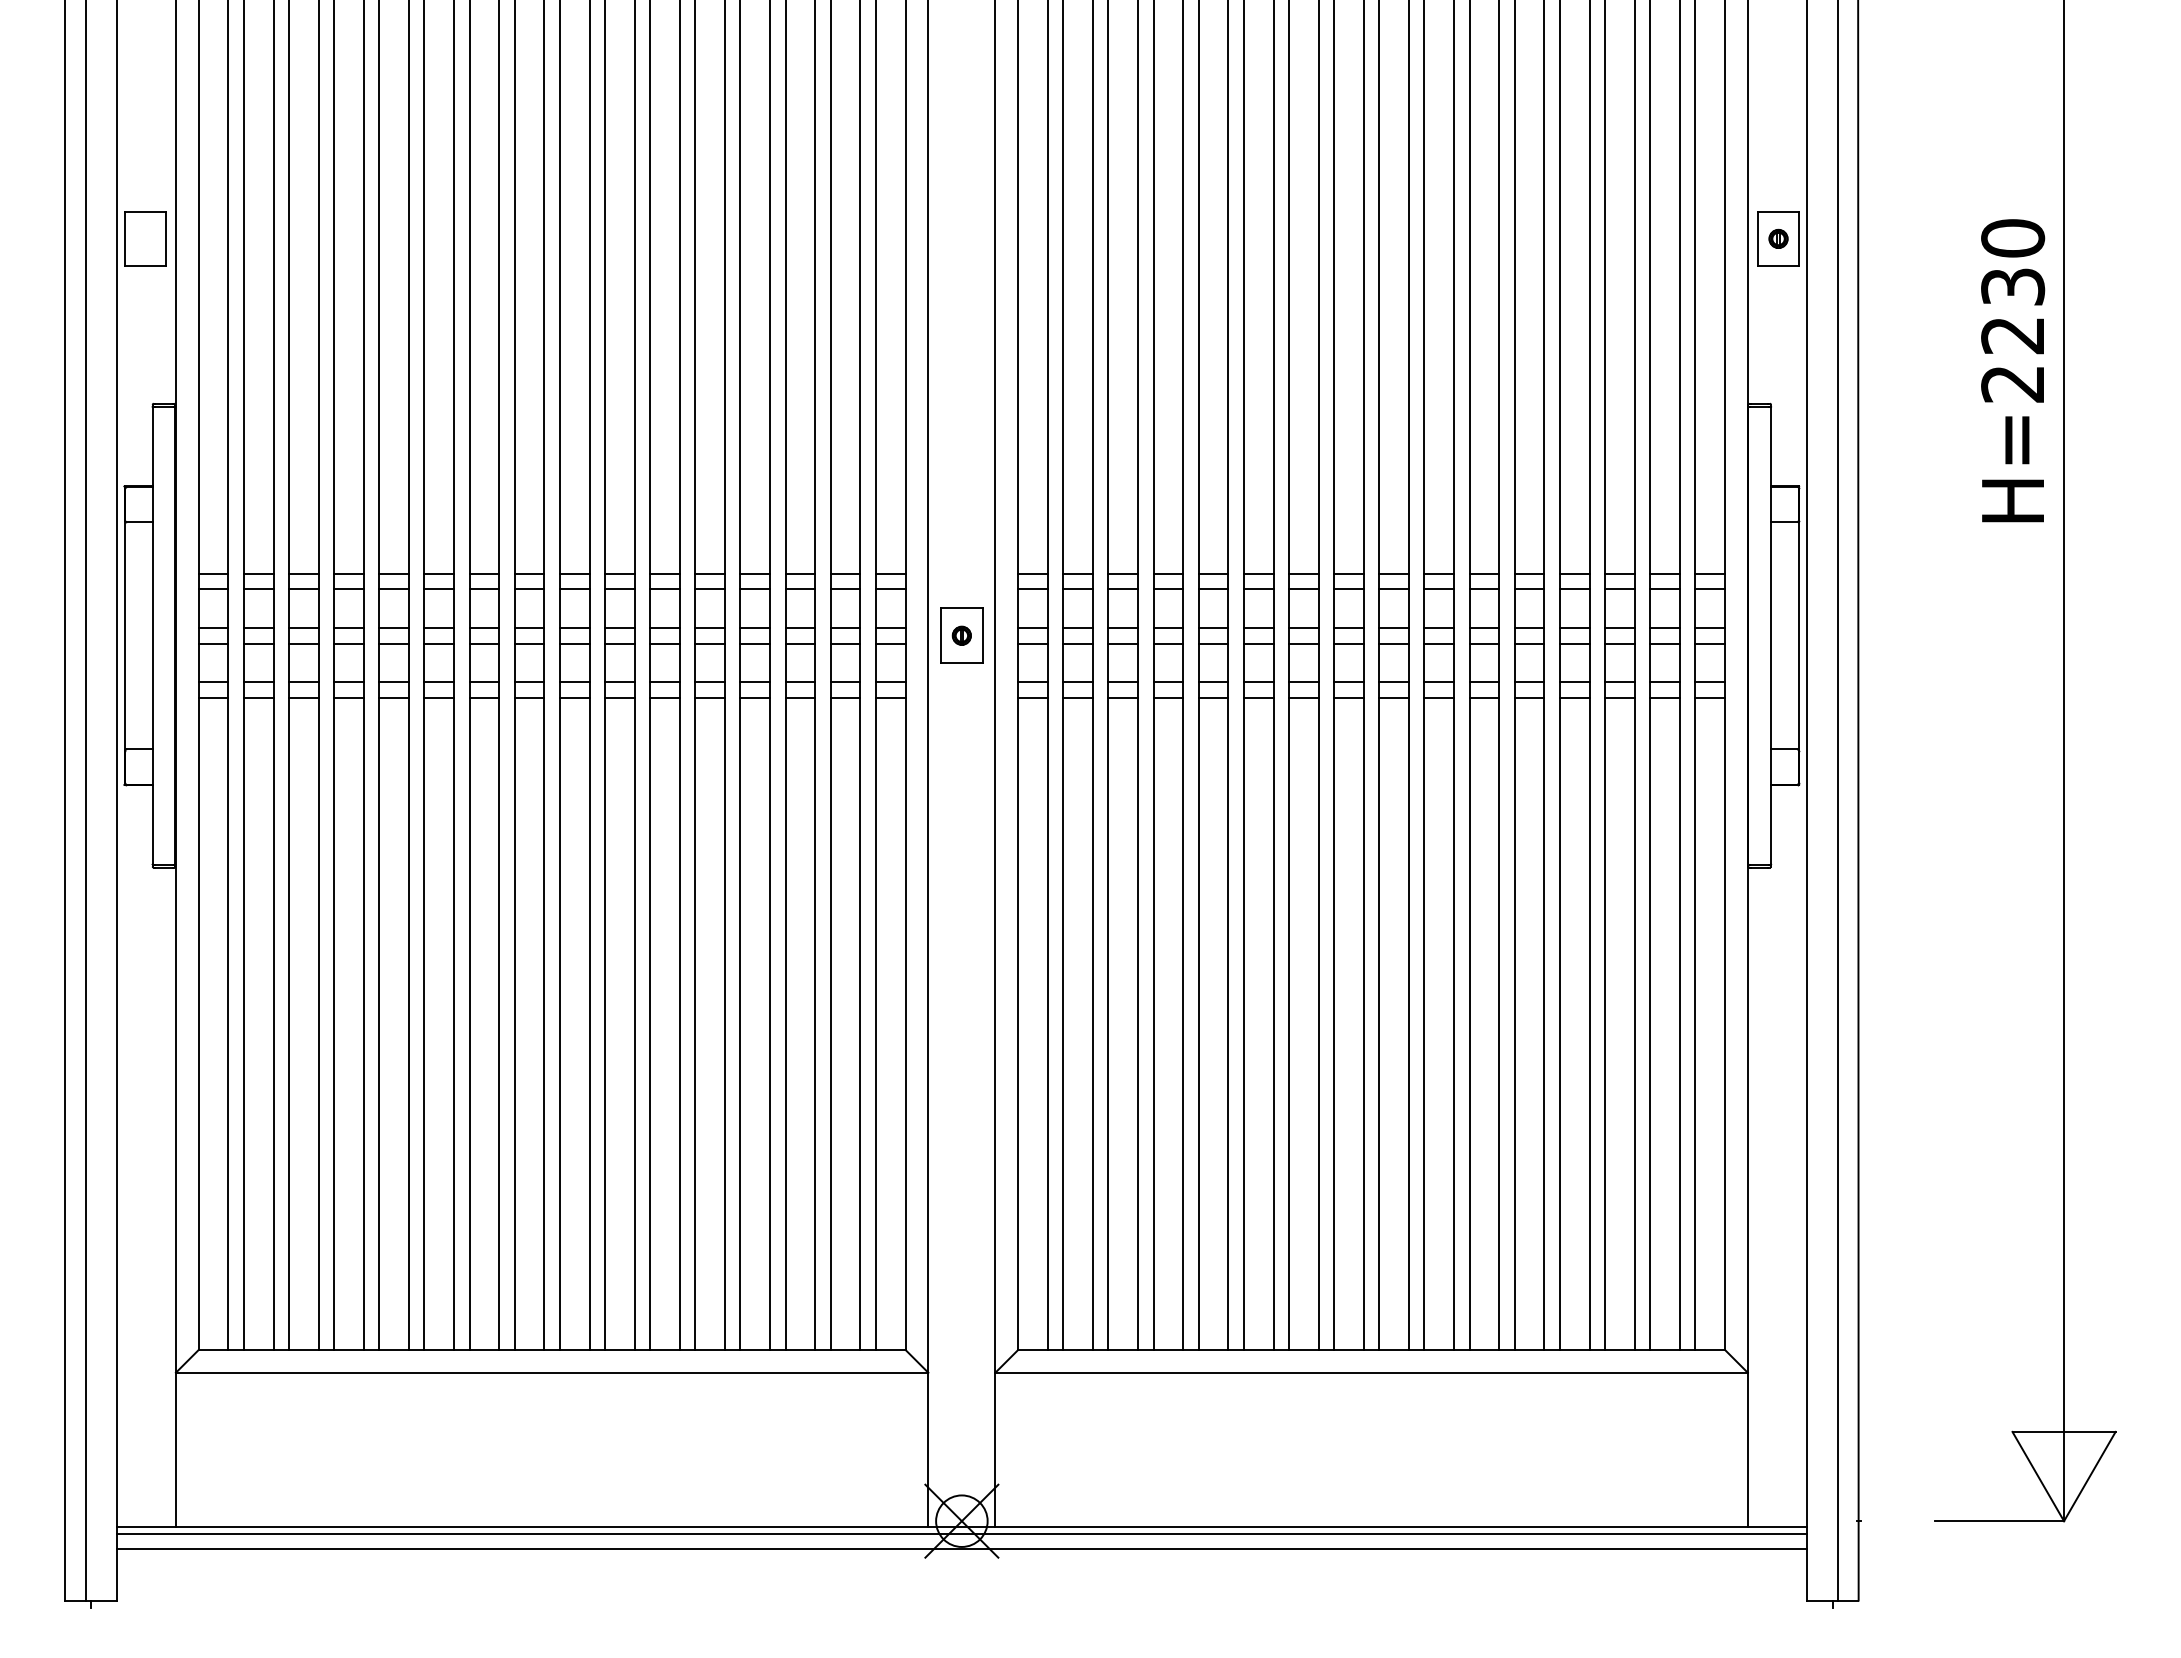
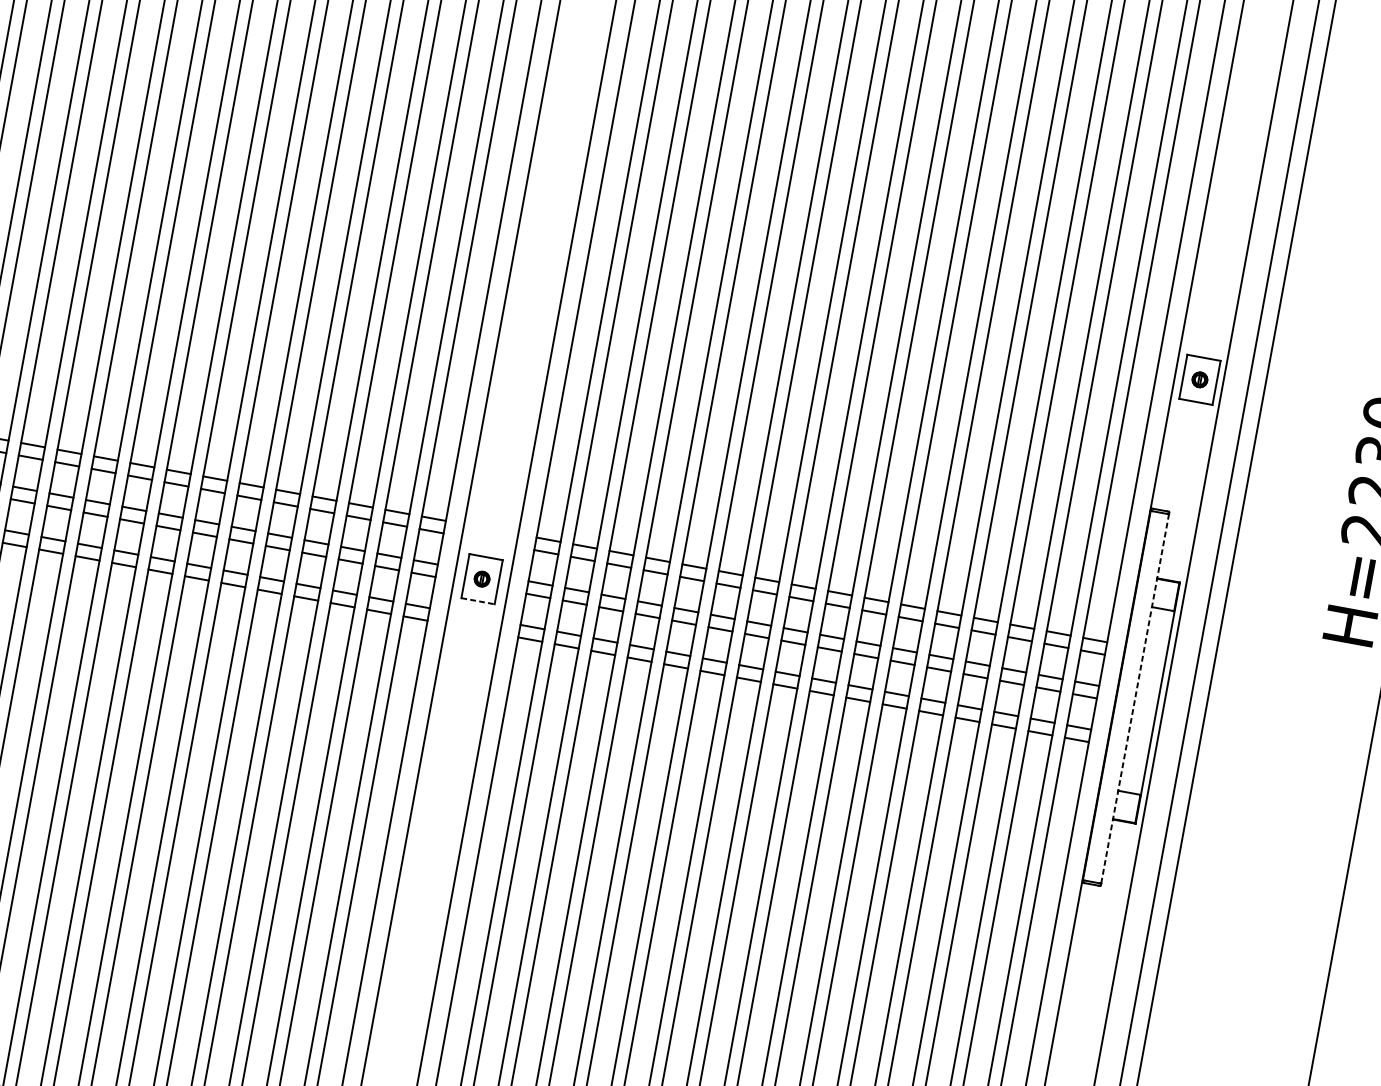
line: (1771, 635) -> (1135, 698), solid -> dashed
line: (961, 663) -> (477, 601), solid -> dashed

